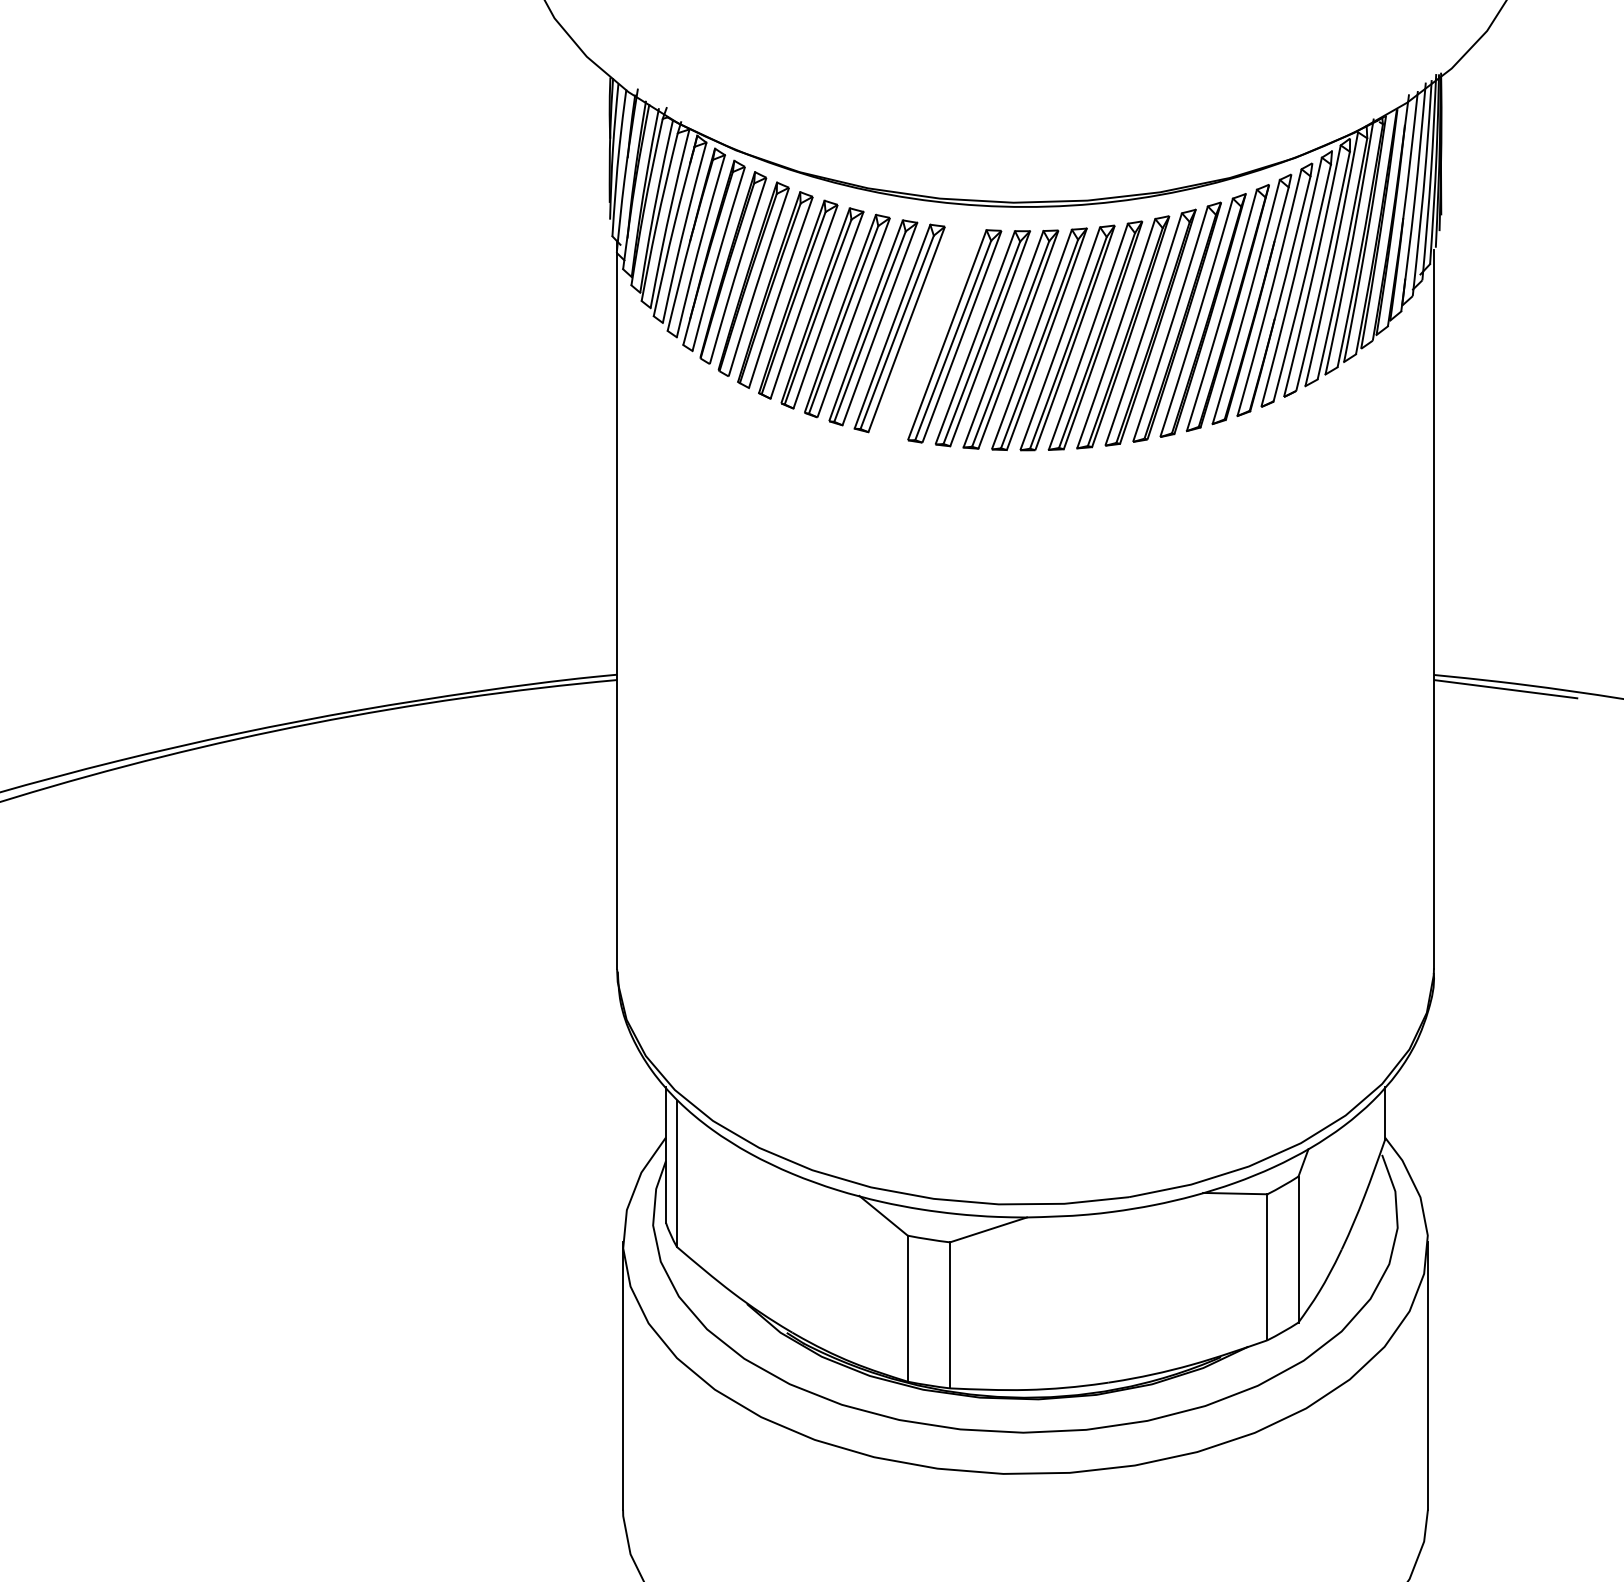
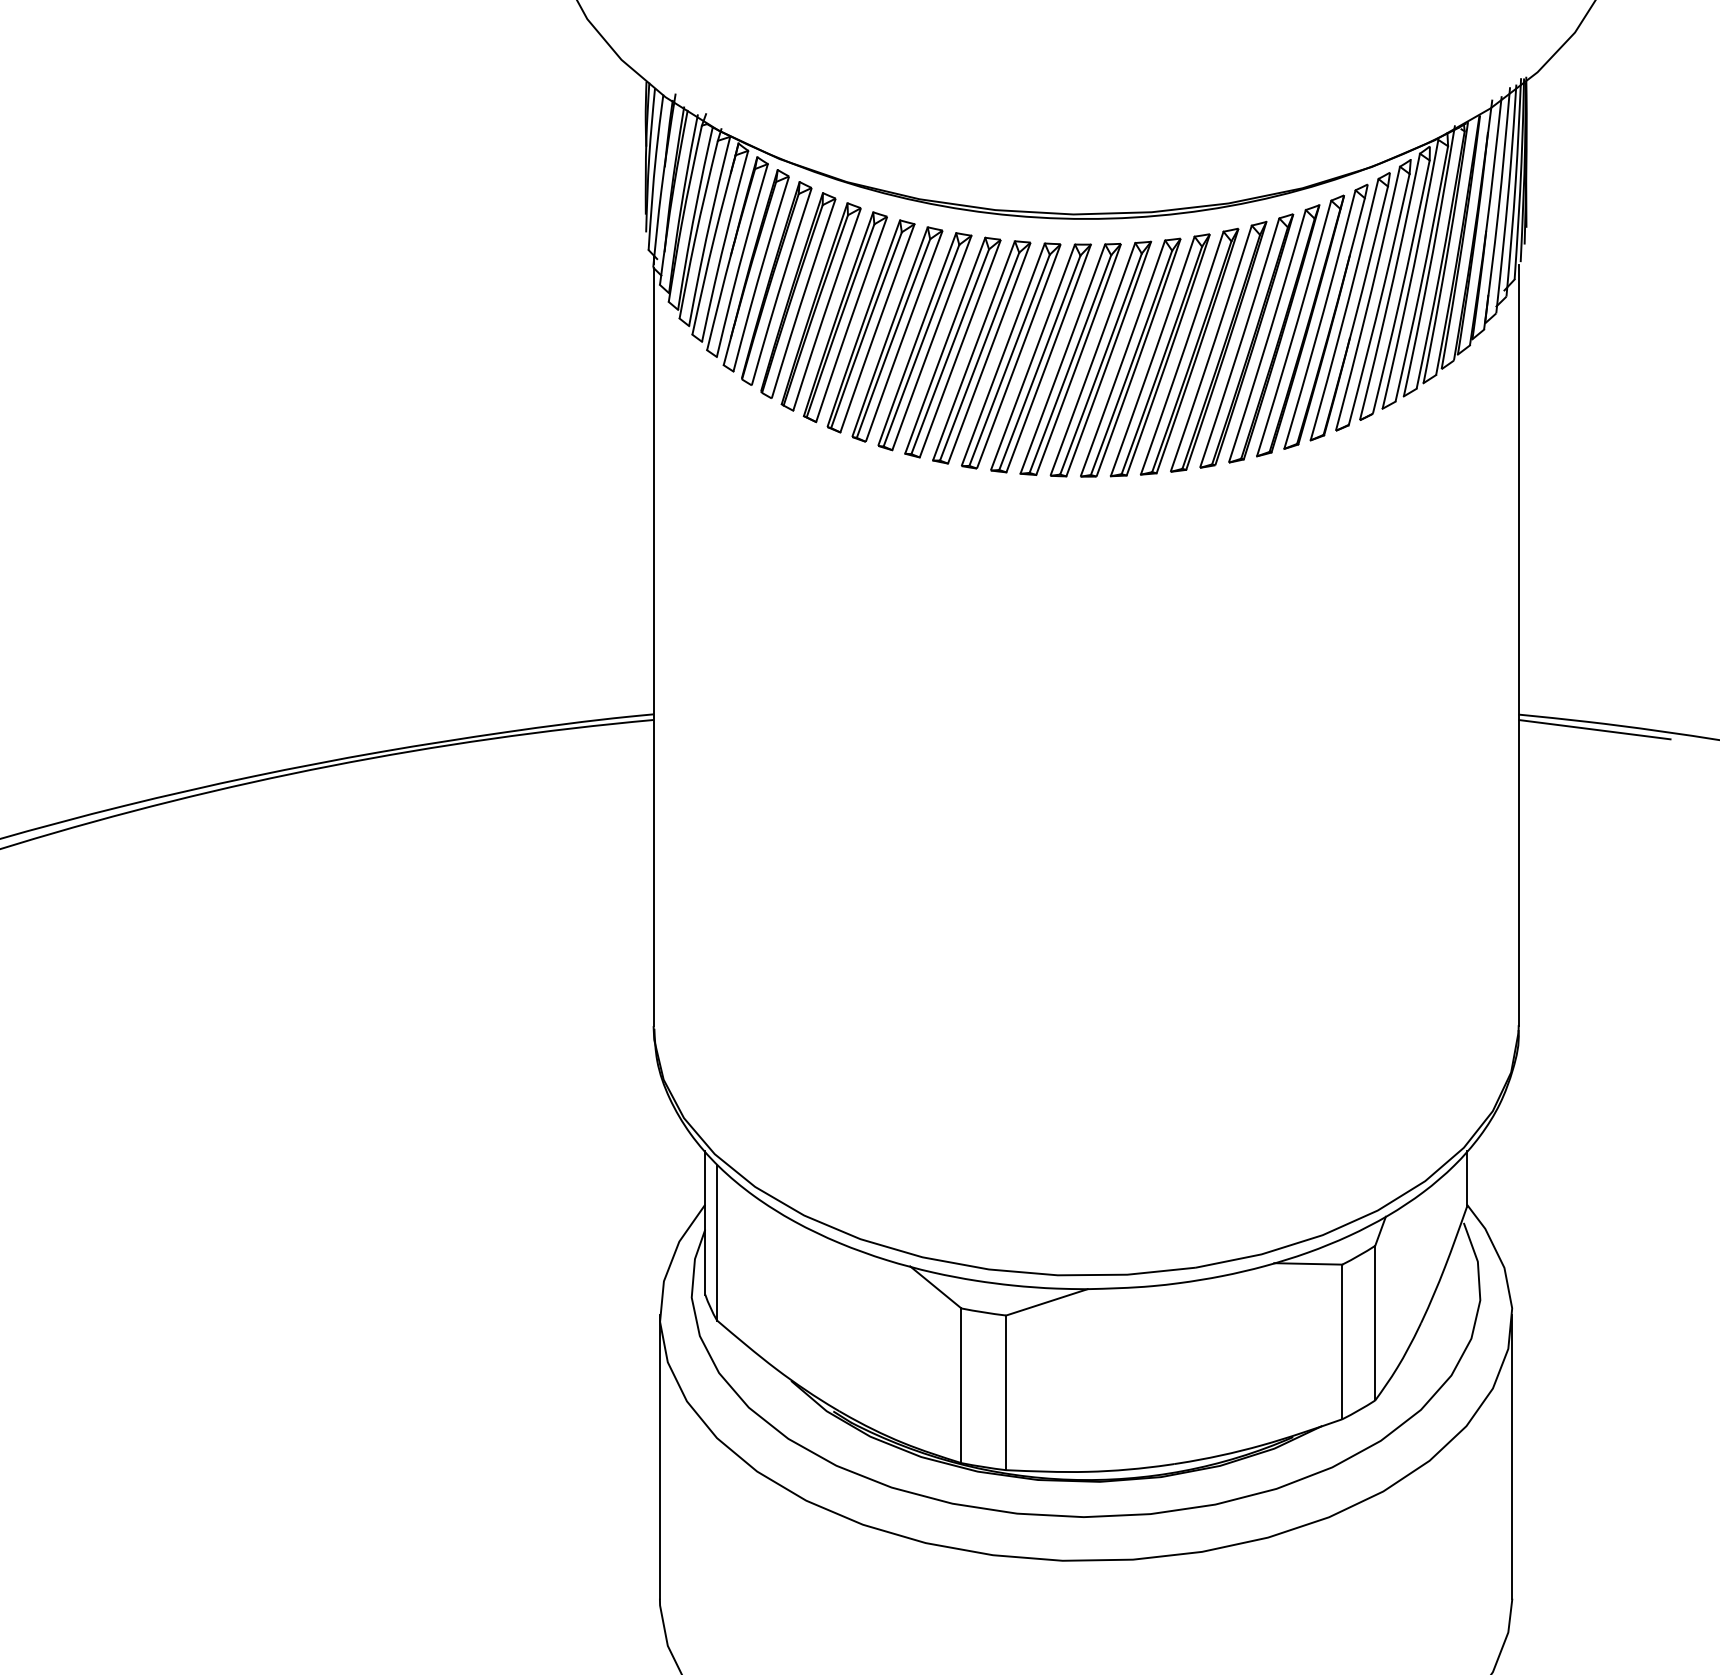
part: (926, 333) -> (981, 352), added

